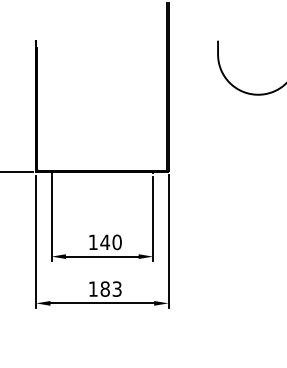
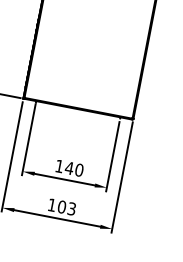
text: (104, 288) -> (61, 206), 183 -> 103

